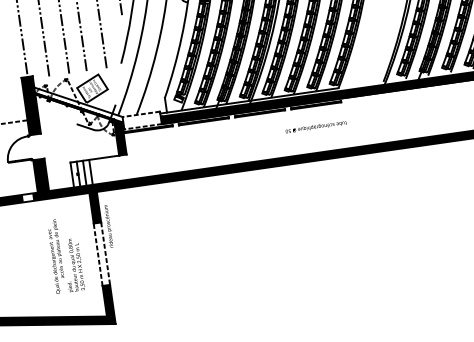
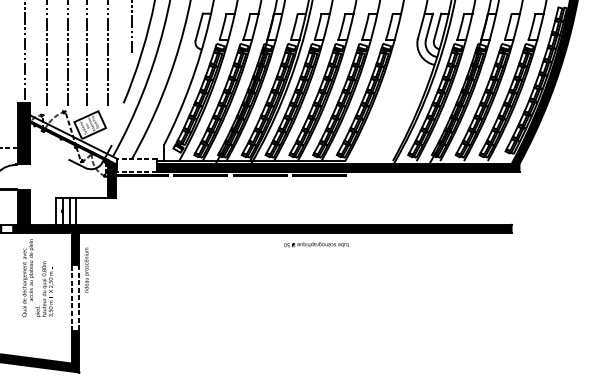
text: (316, 126) -> (316, 244), moved
text: (65, 254) -> (37, 277), moved

